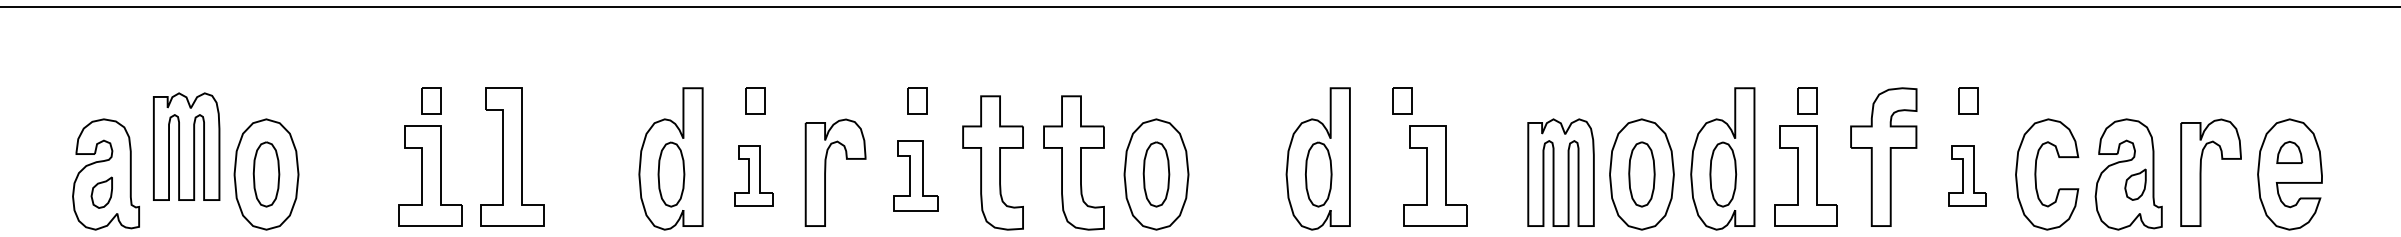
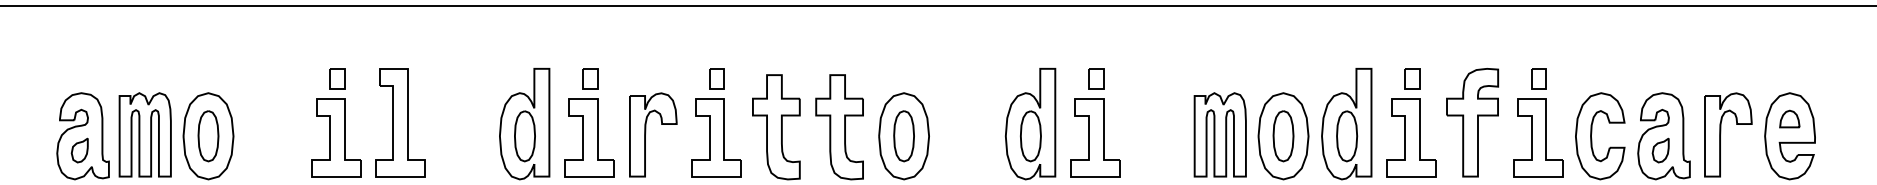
part: (186, 146) -> (145, 134), moved
part: (753, 175) -> (589, 137), size x1.67
part: (915, 175) -> (715, 137), size x1.43
part: (1435, 175) -> (1095, 137), moved
part: (1967, 175) -> (1537, 137), size x1.67
part: (2135, 184) -> (1660, 150), moved

